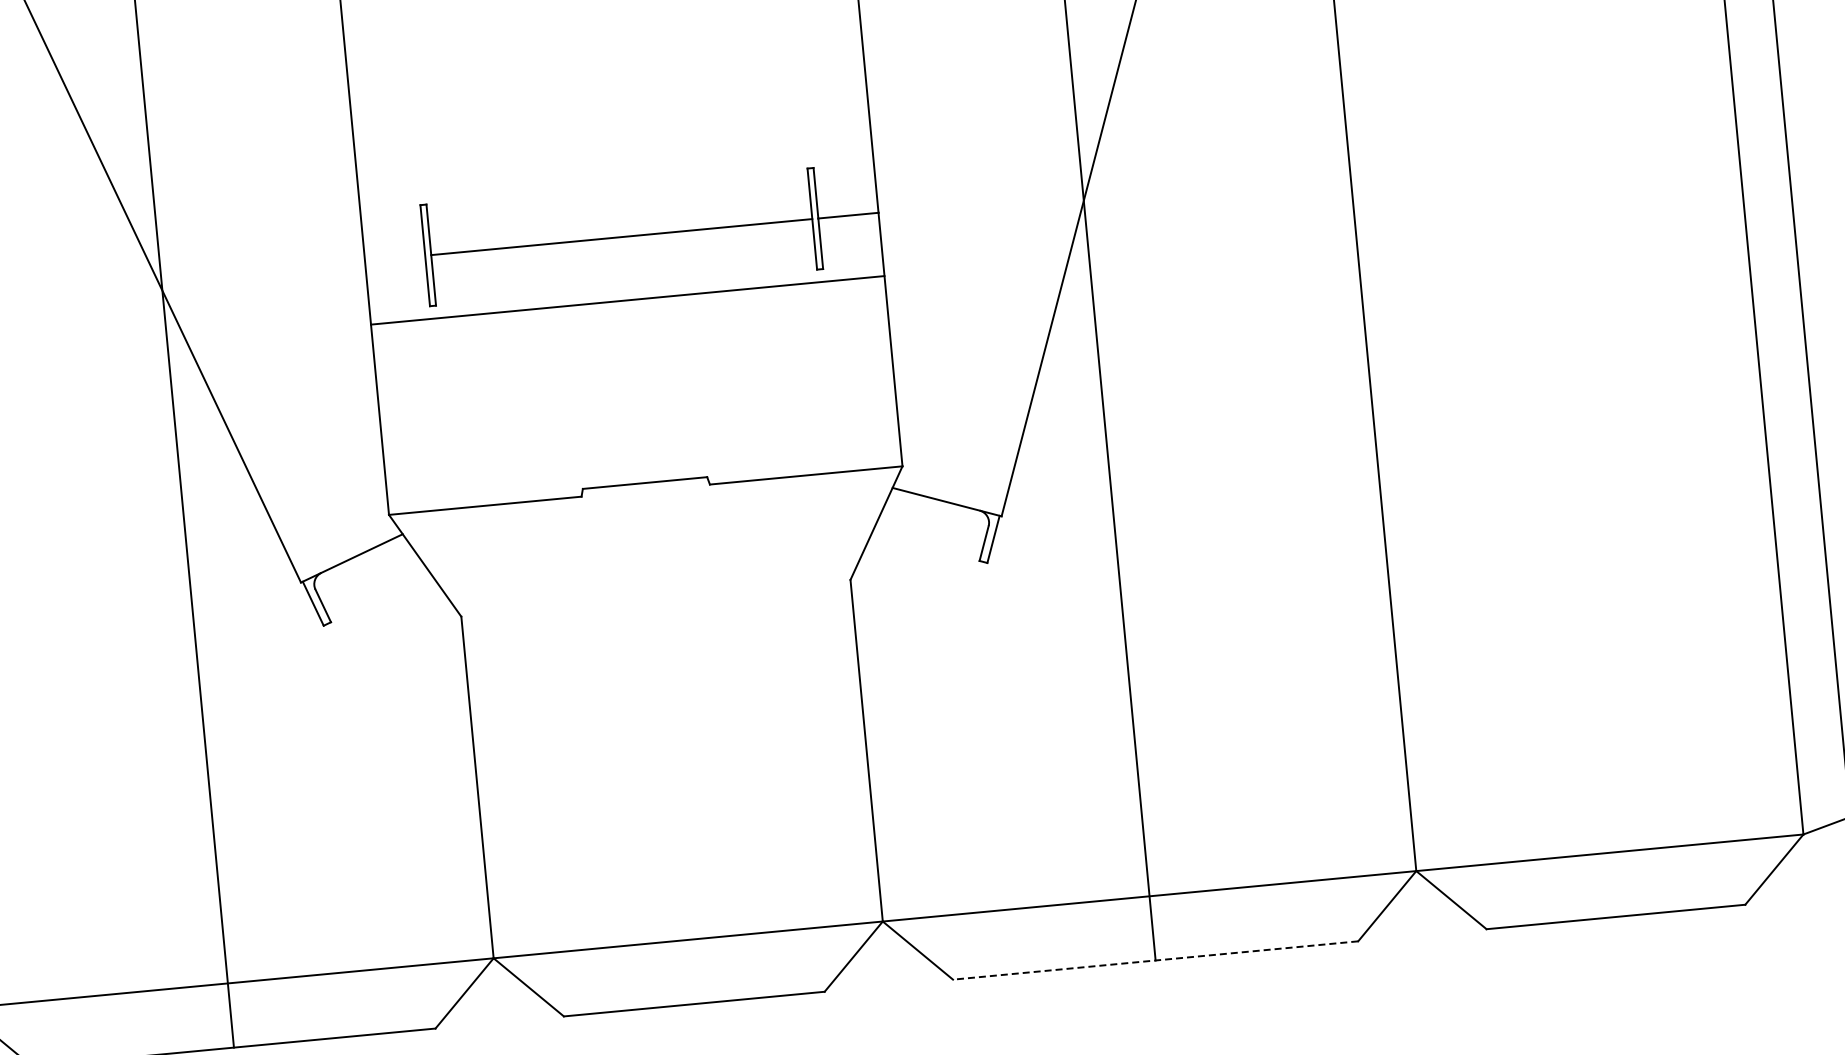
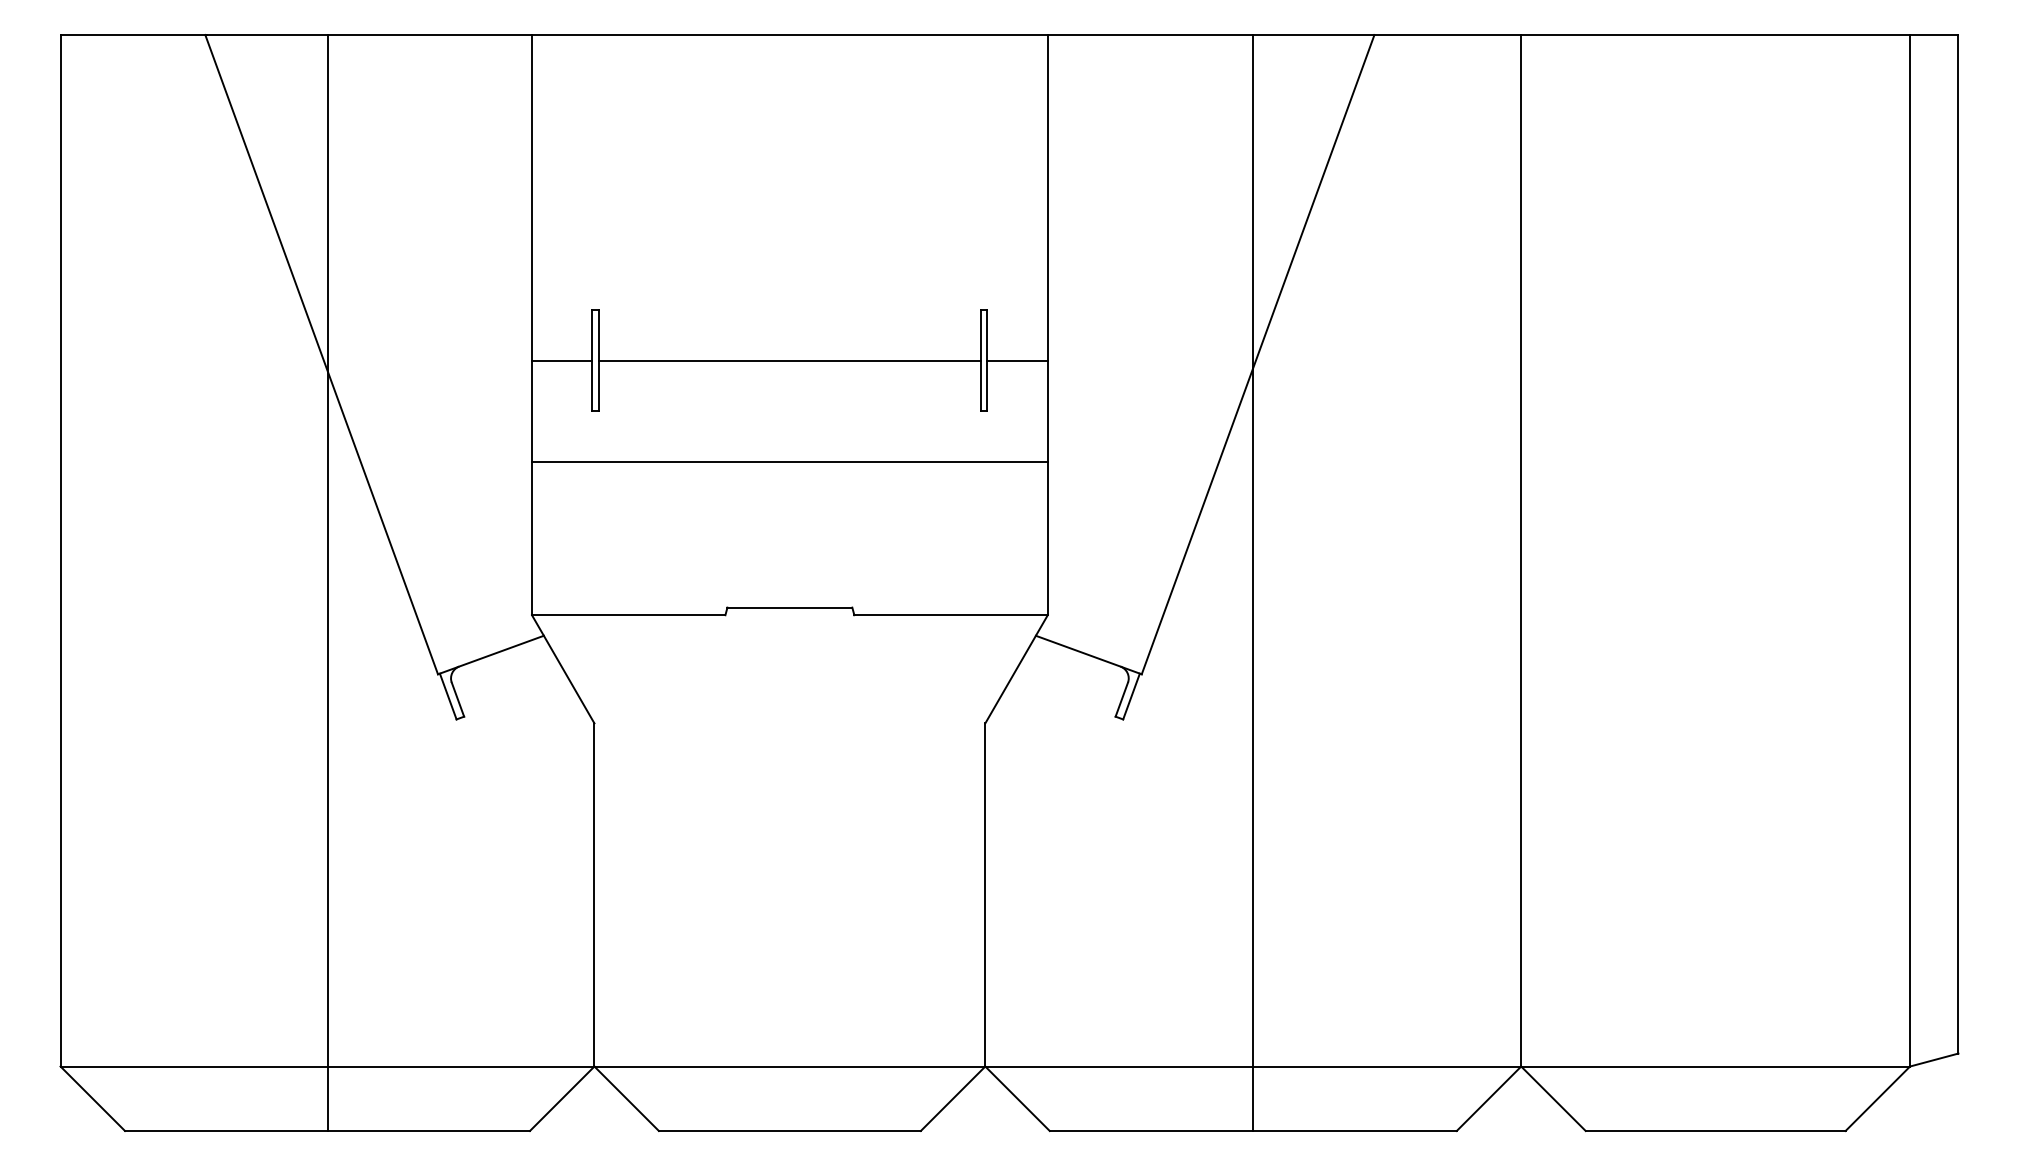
line: (395, 258) -> (562, 360), added
line: (627, 300) -> (789, 462), moved
line: (1155, 960) -> (1253, 1131), dashed -> solid

